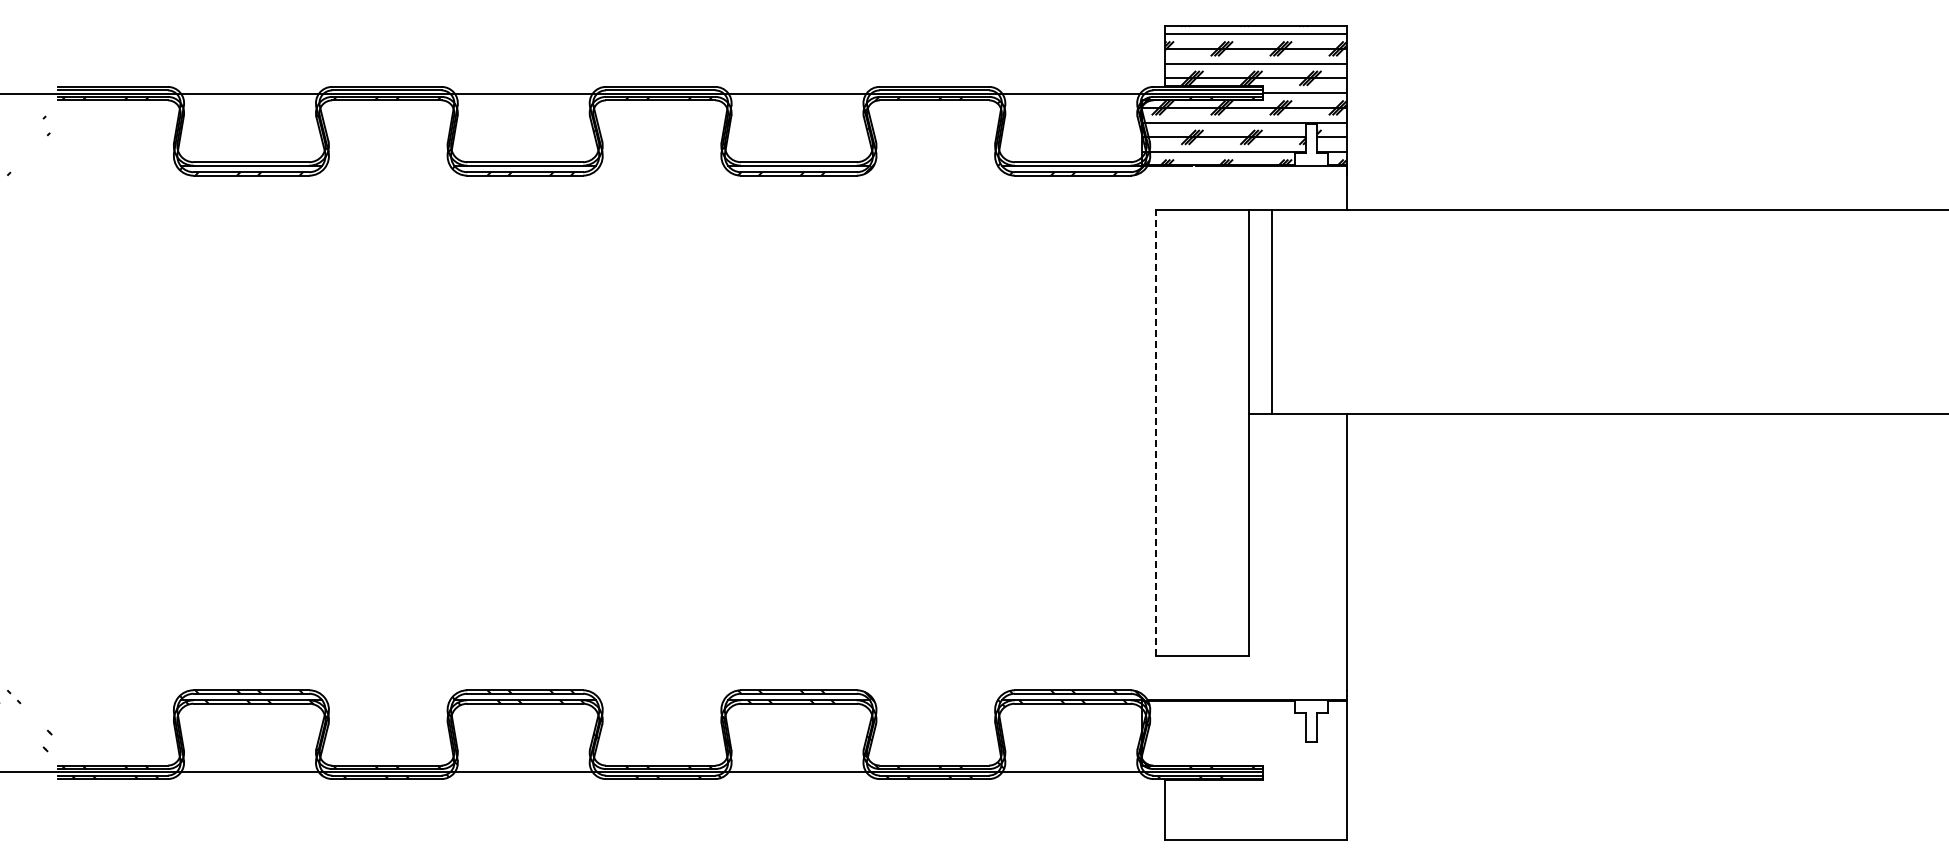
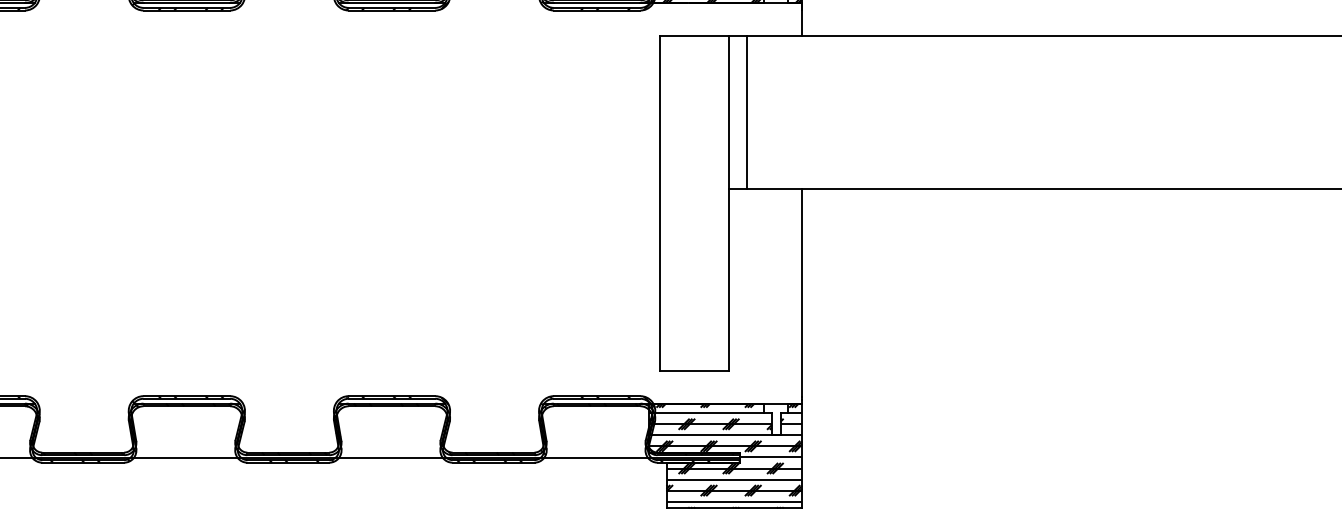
line: (1155, 432) -> (659, 202), dashed -> solid
hatch: (1243, 769) -> (725, 455), added

